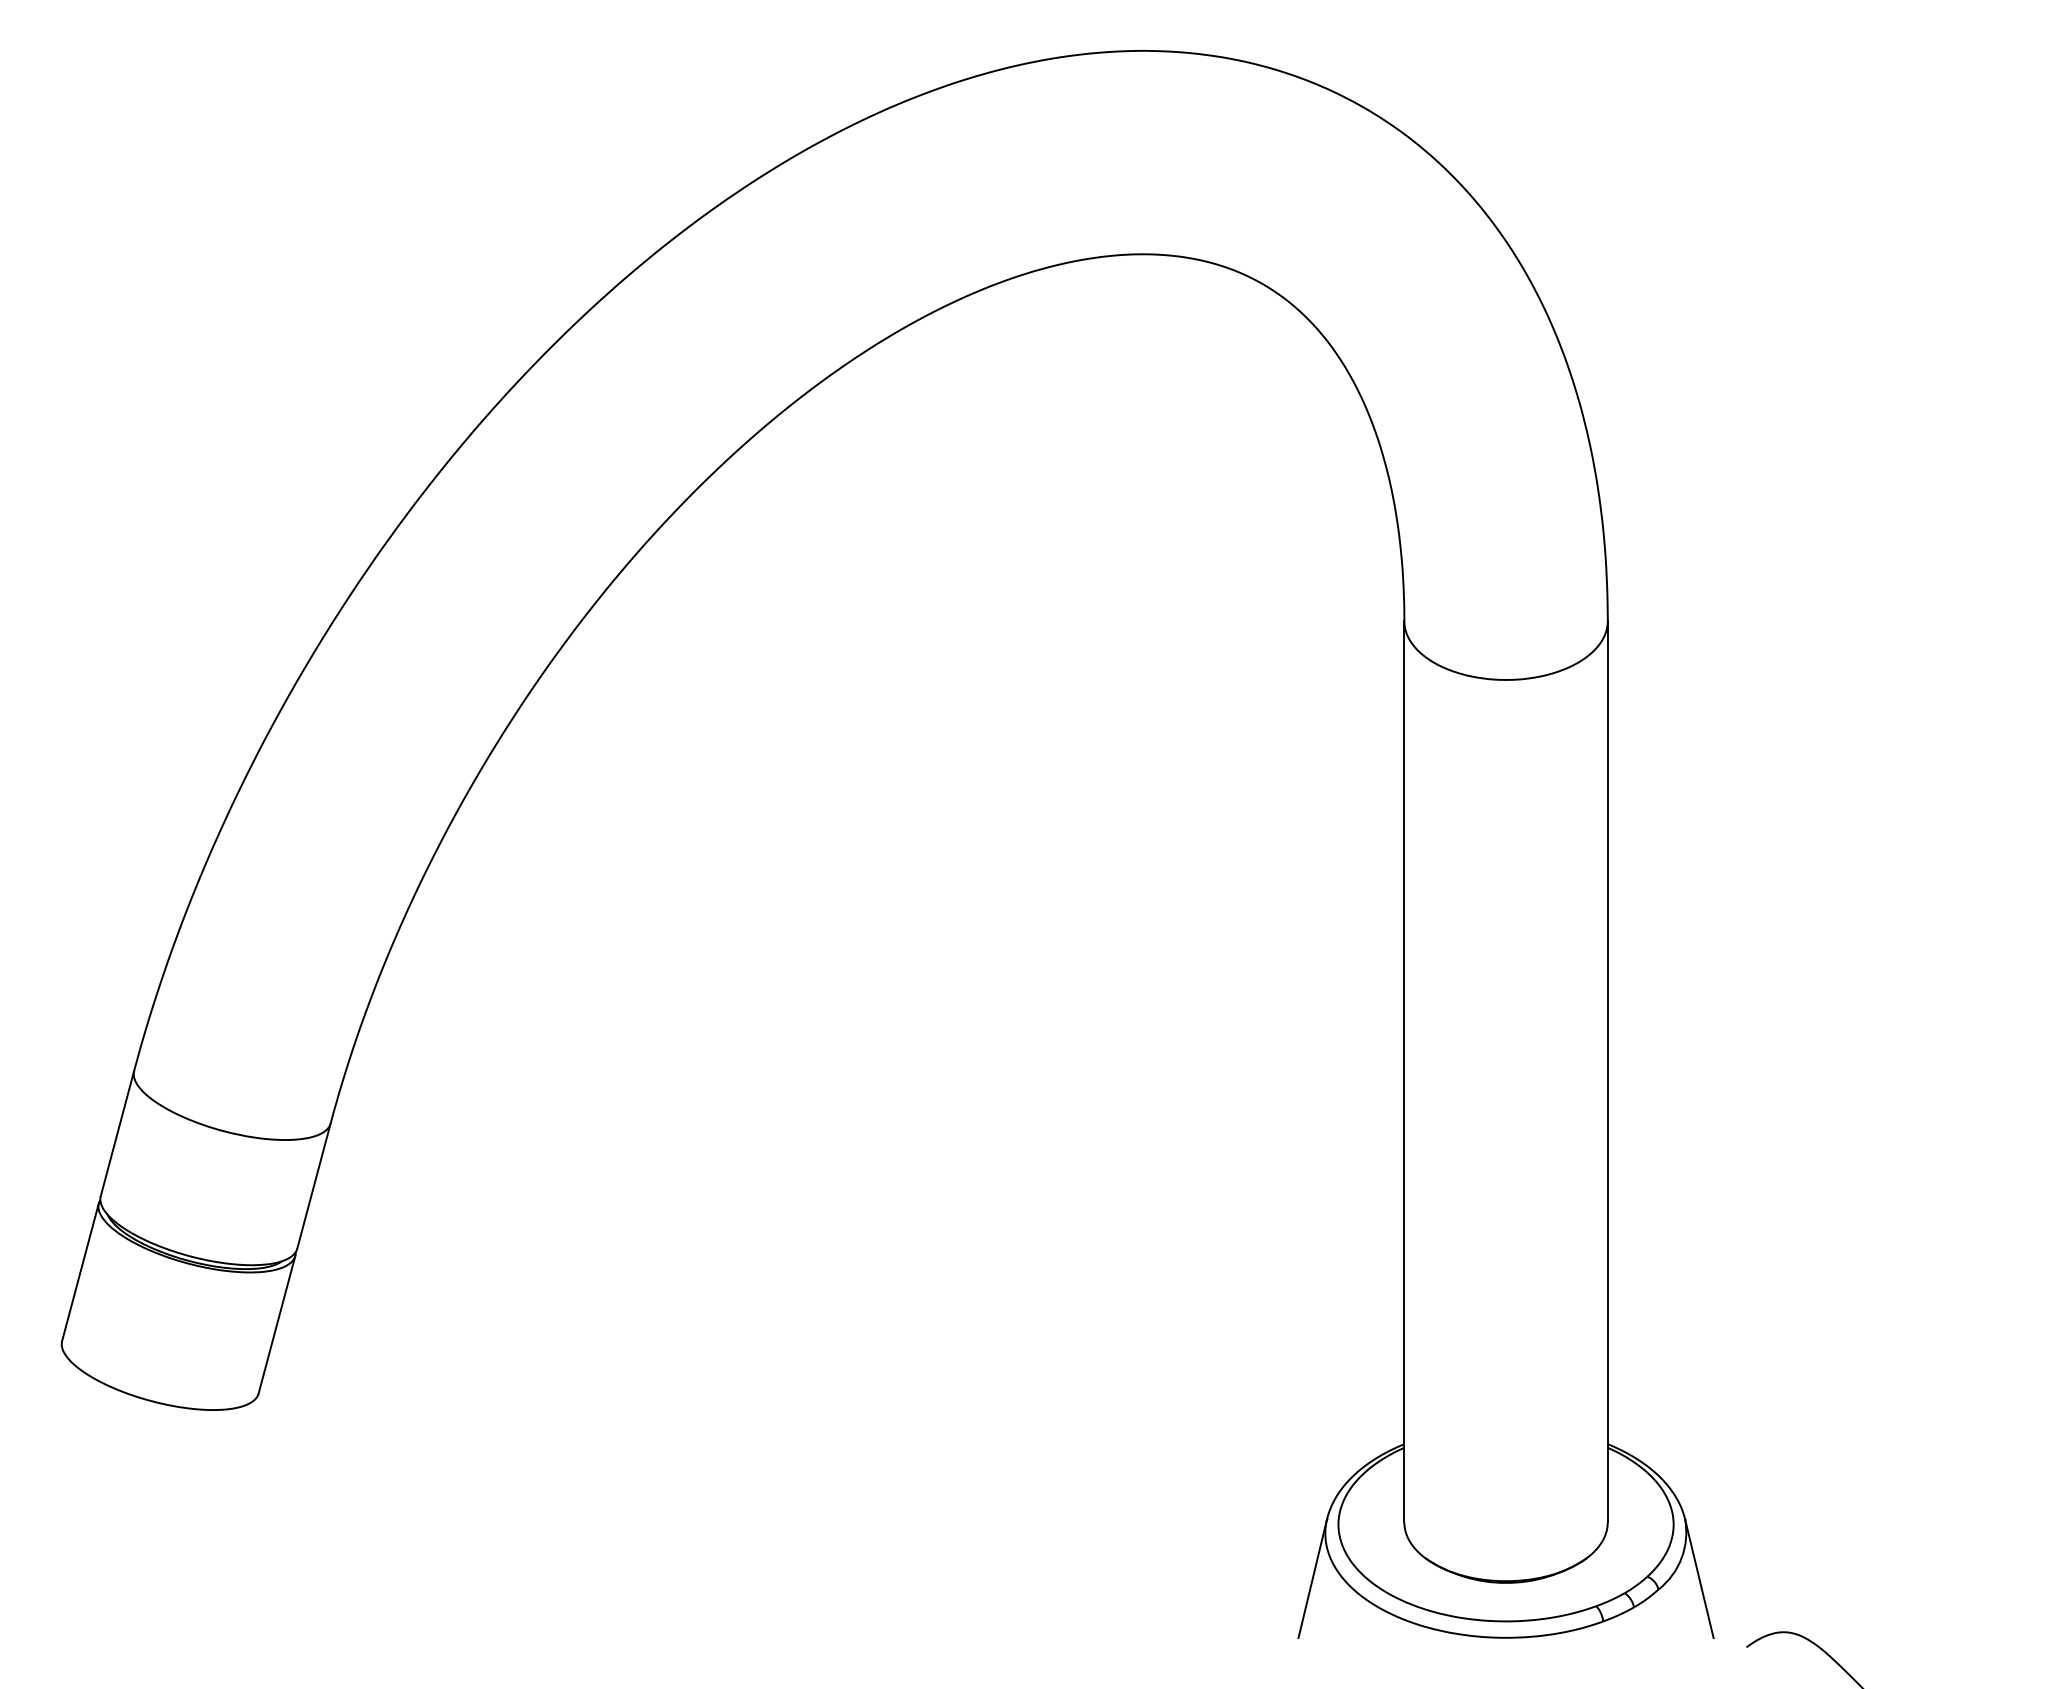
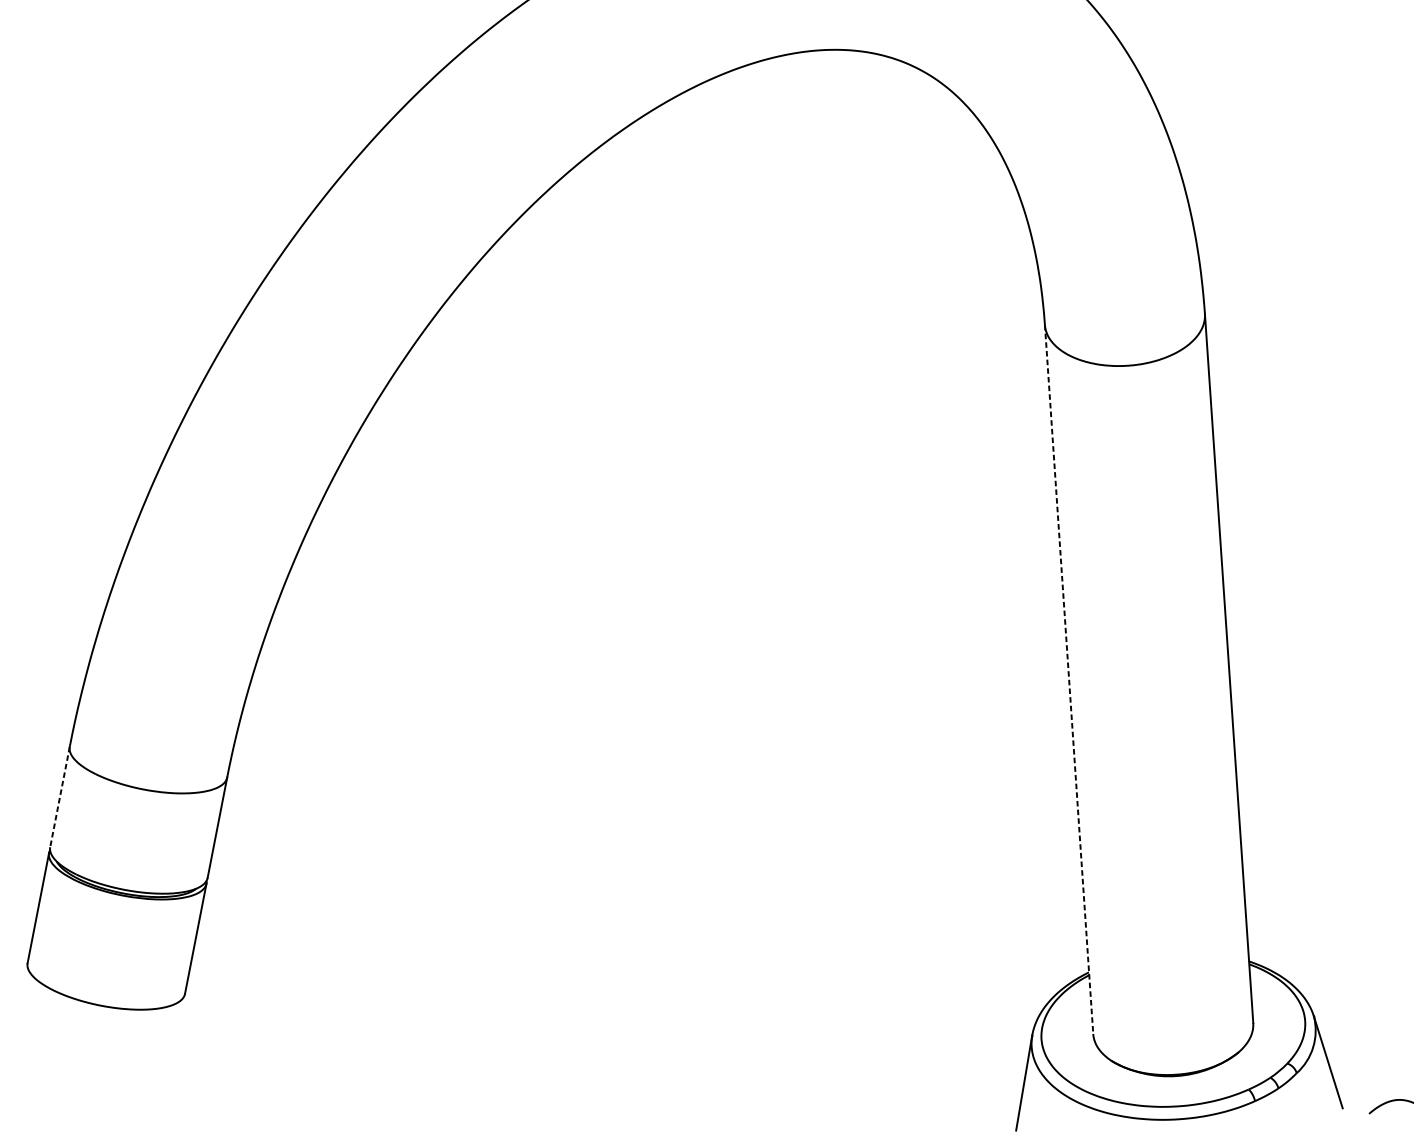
line: (1404, 1071) -> (1069, 679), solid -> dashed
line: (117, 1133) -> (60, 796), solid -> dashed

